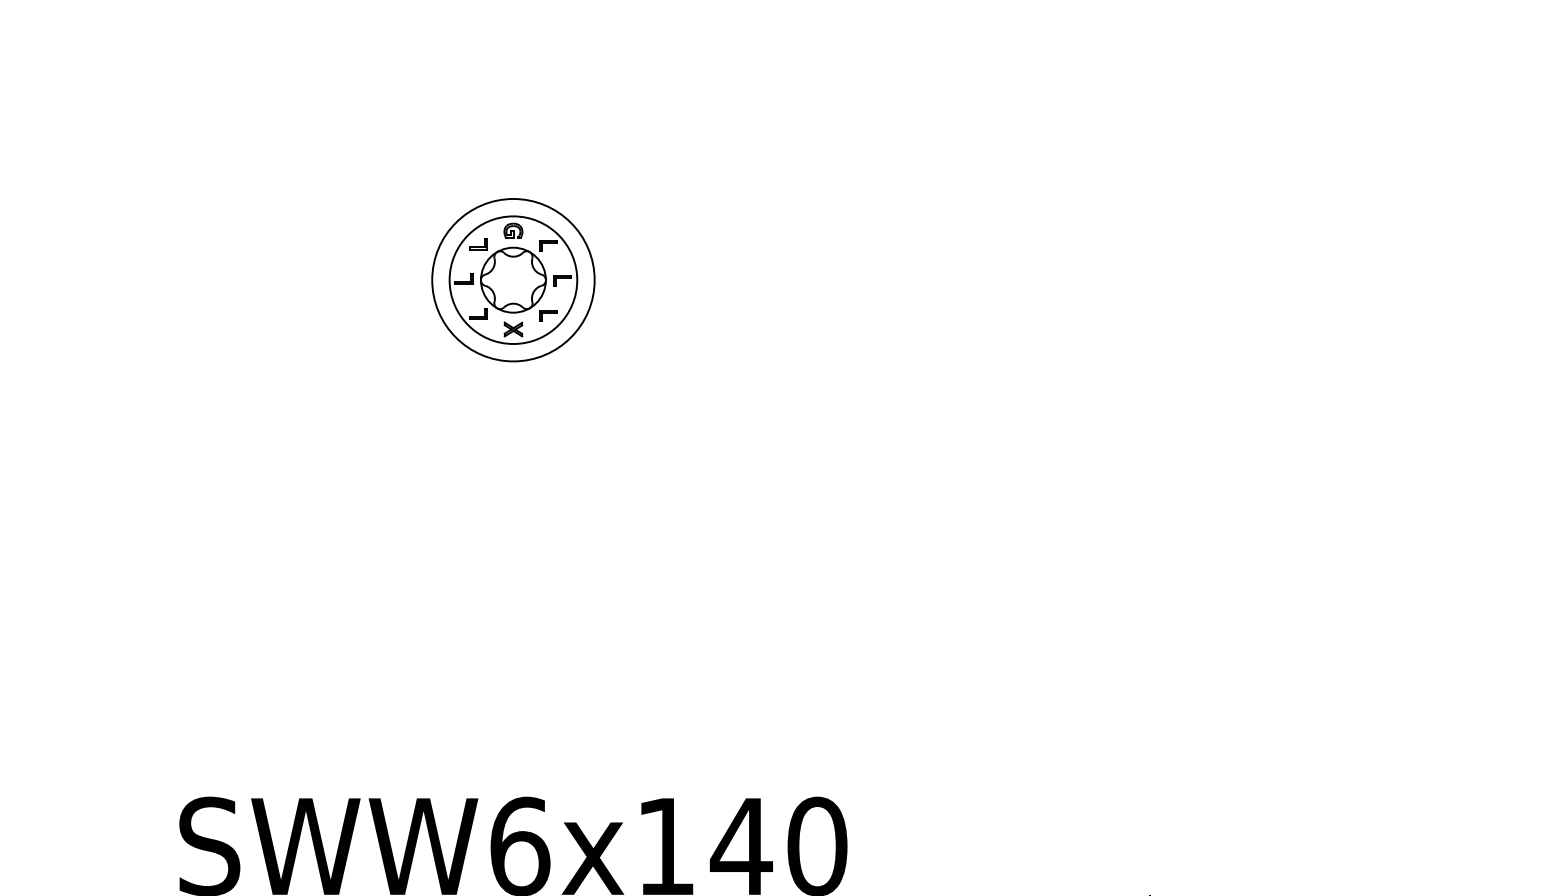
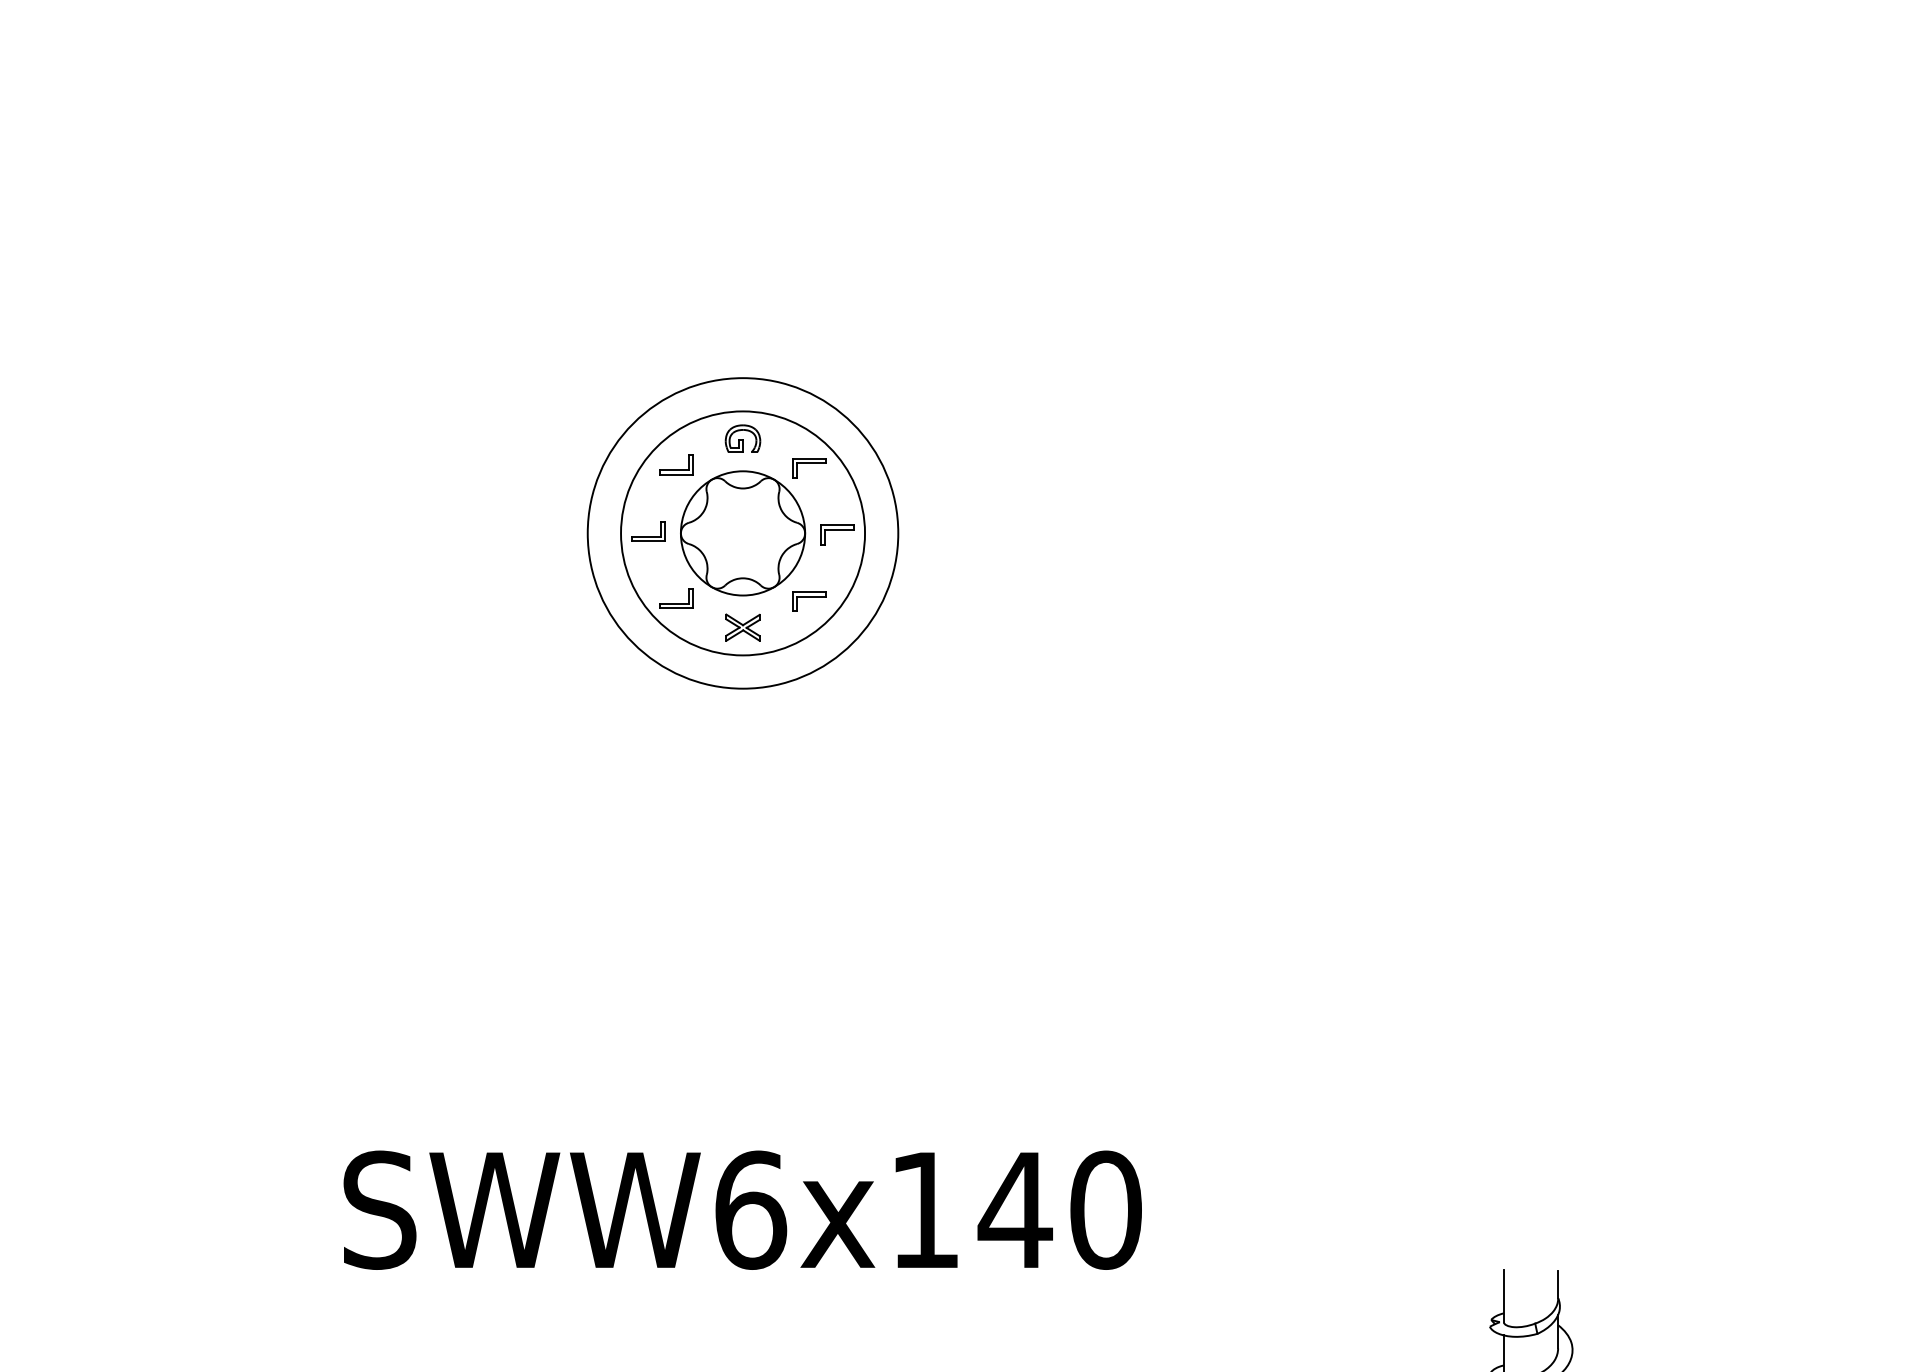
part: (513, 280) -> (742, 533), size x1.6

